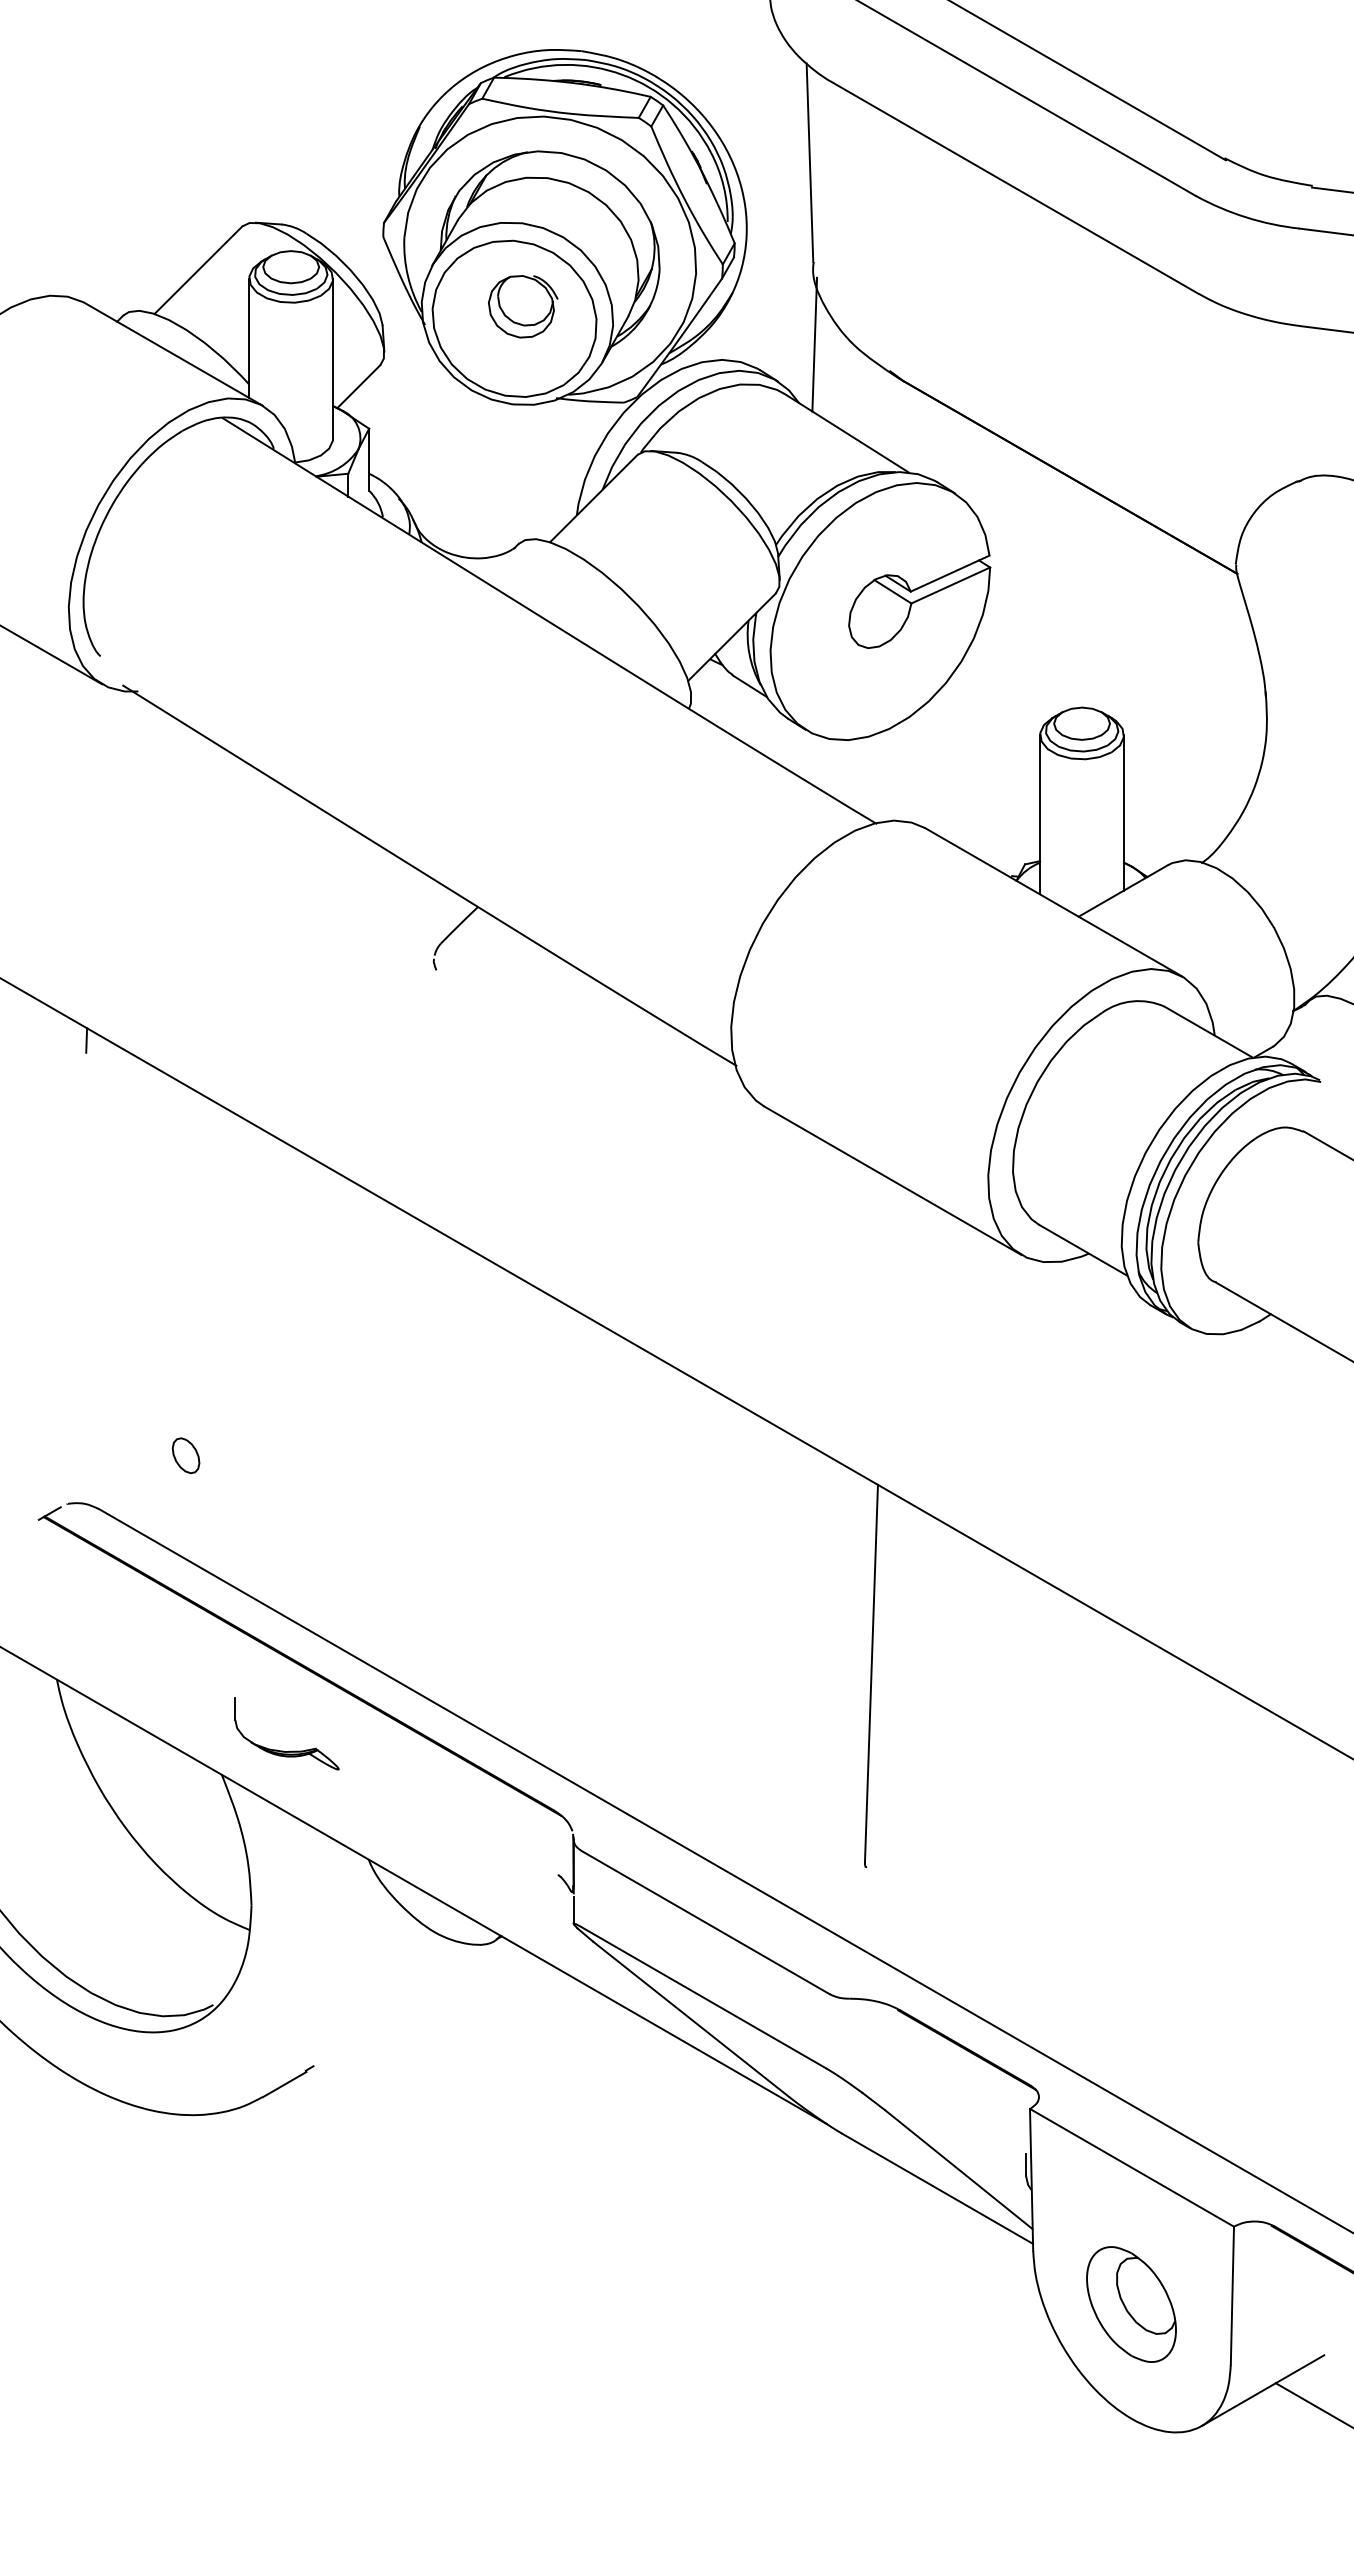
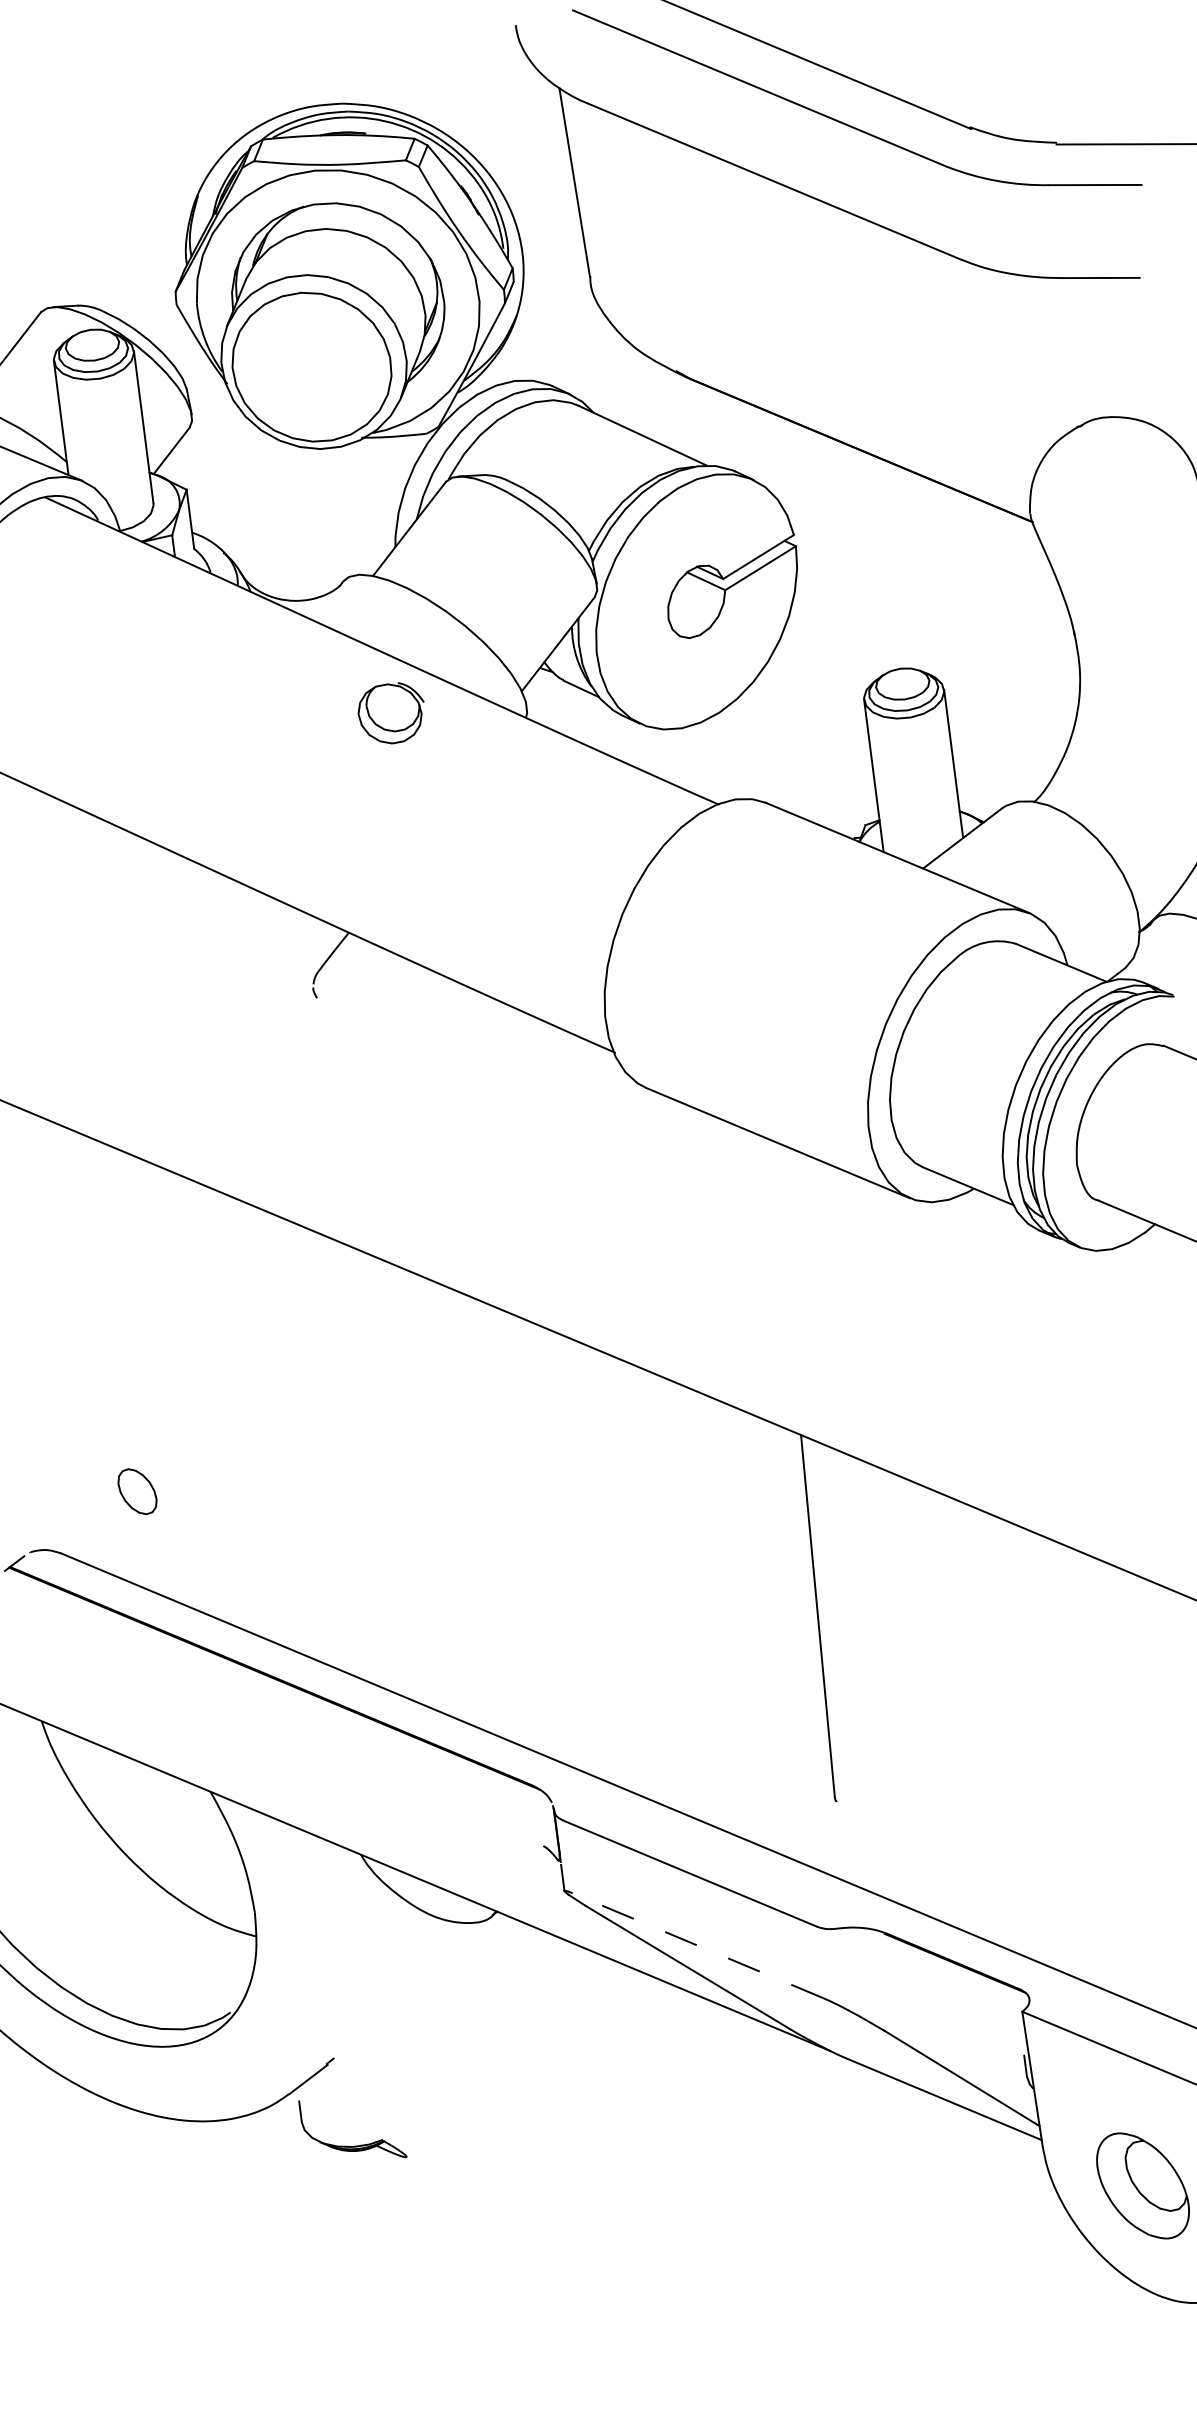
part: (523, 306) -> (392, 713), moved
line: (814, 344) -> (601, 355), removed
part: (185, 1455) -> (136, 1491), size x1.4
part: (283, 1750) -> (351, 2145), moved
line: (703, 1997) -> (697, 1945), solid -> dashed

